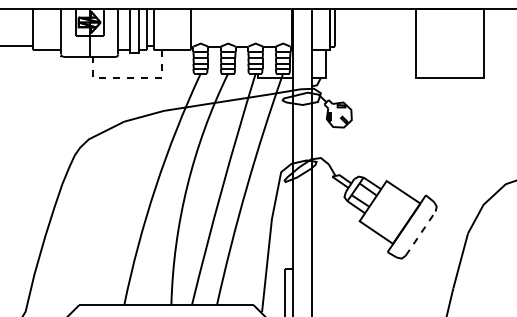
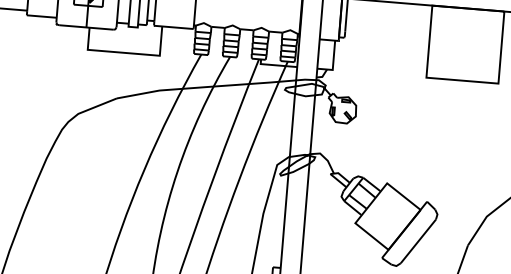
line: (129, 77) -> (126, 52), dashed -> solid
line: (420, 233) -> (418, 241), dashed -> solid

